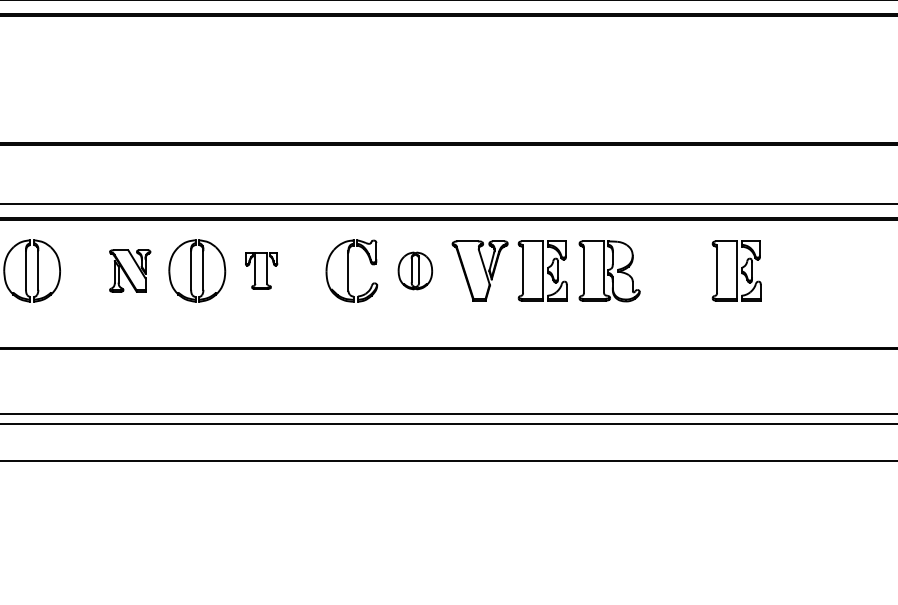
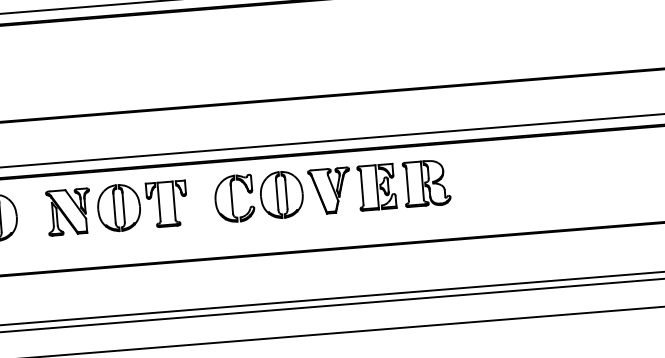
part: (129, 270) -> (68, 211), size x1.43
part: (261, 270) -> (167, 203), size x1.67
part: (415, 270) -> (281, 194), size x1.67
part: (736, 270) -> (521, 175), removed

